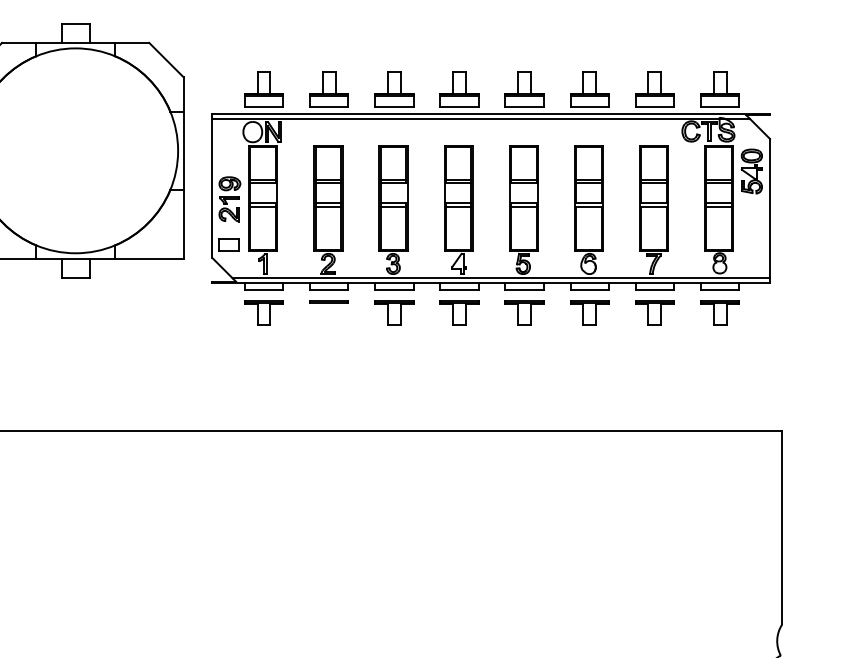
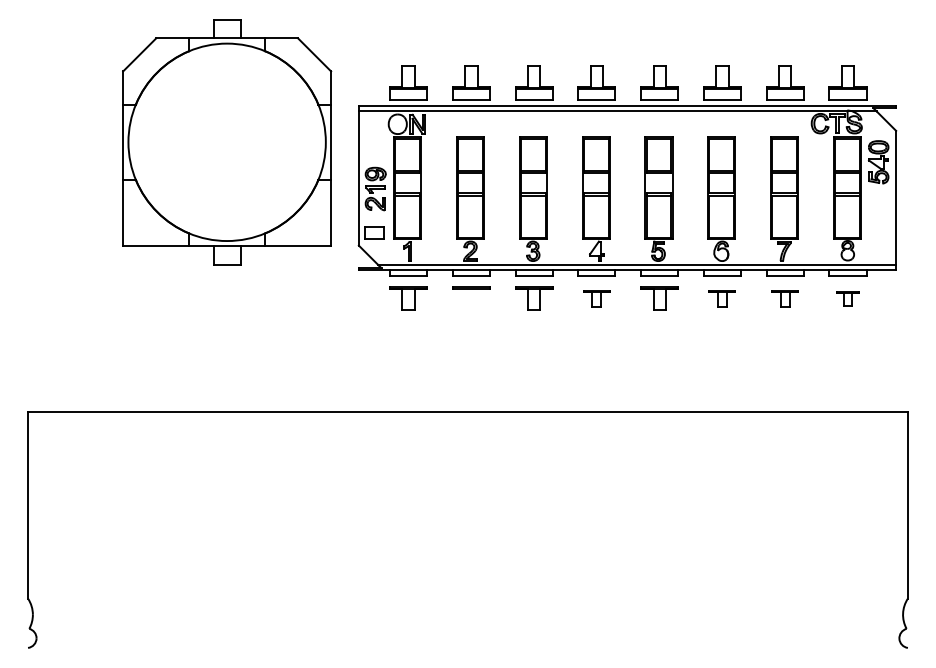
part: (459, 312) -> (596, 298), size x0.7
part: (589, 312) -> (722, 298), size x0.7
part: (655, 312) -> (785, 298), size x0.7
part: (719, 312) -> (847, 298), size x0.6

